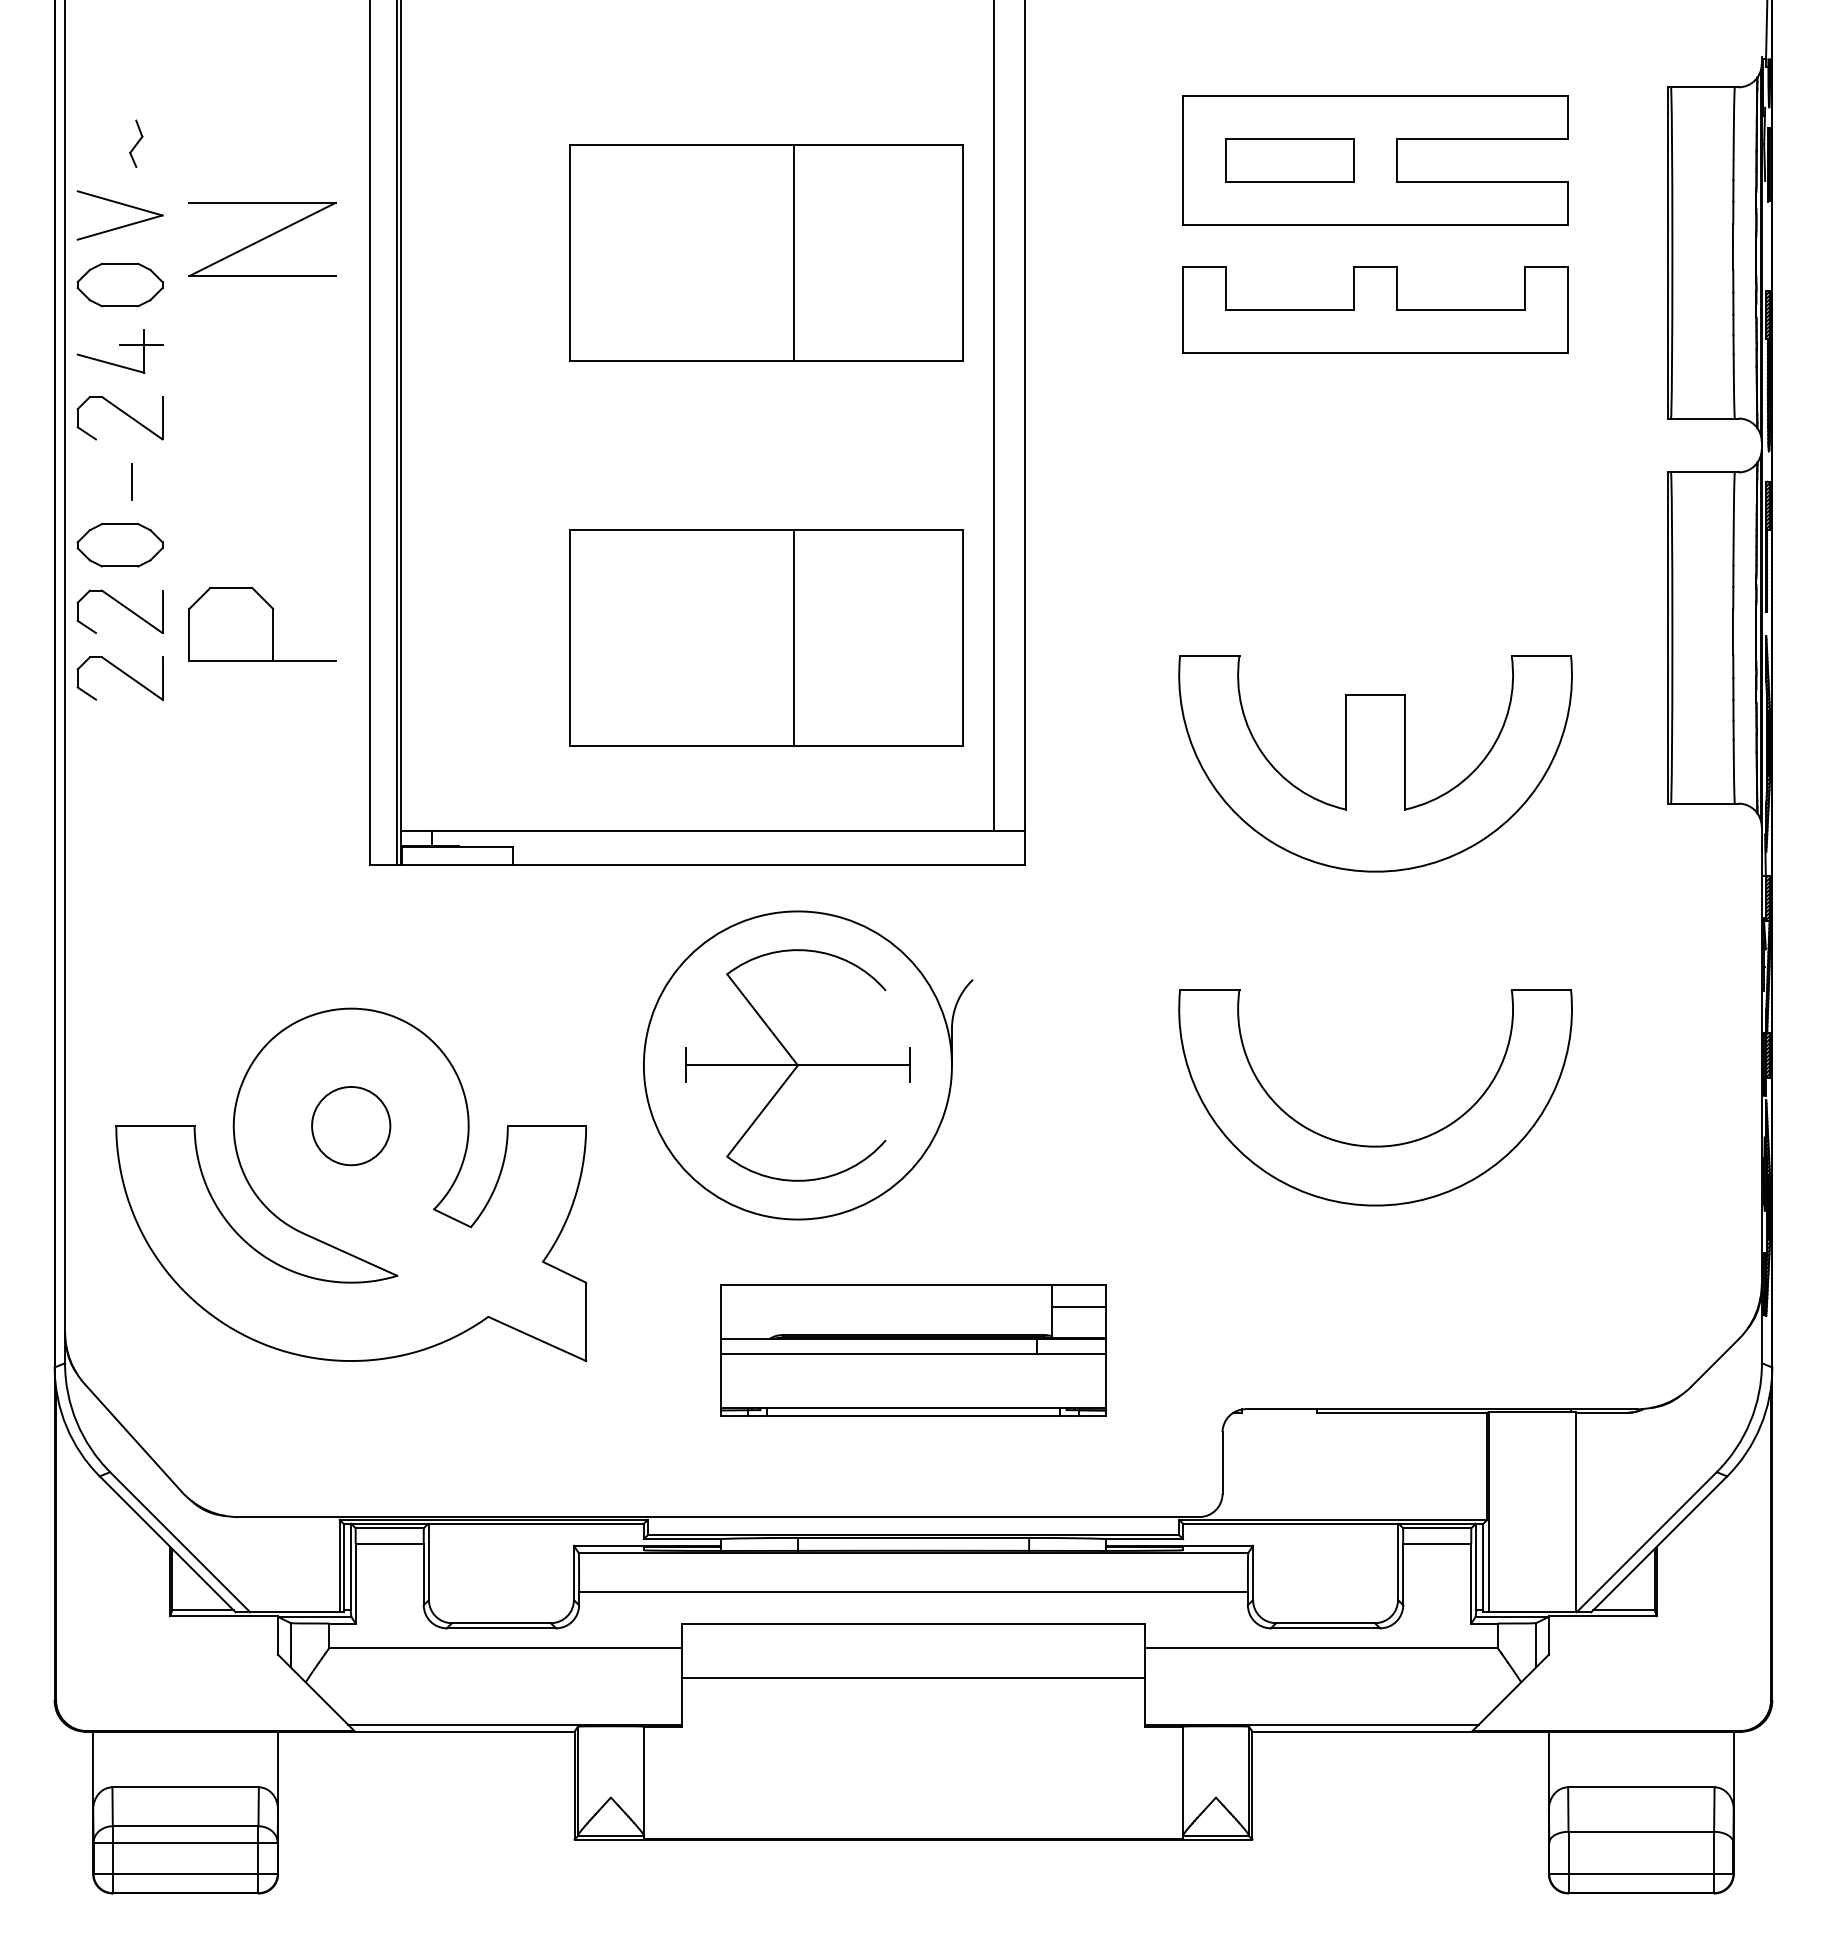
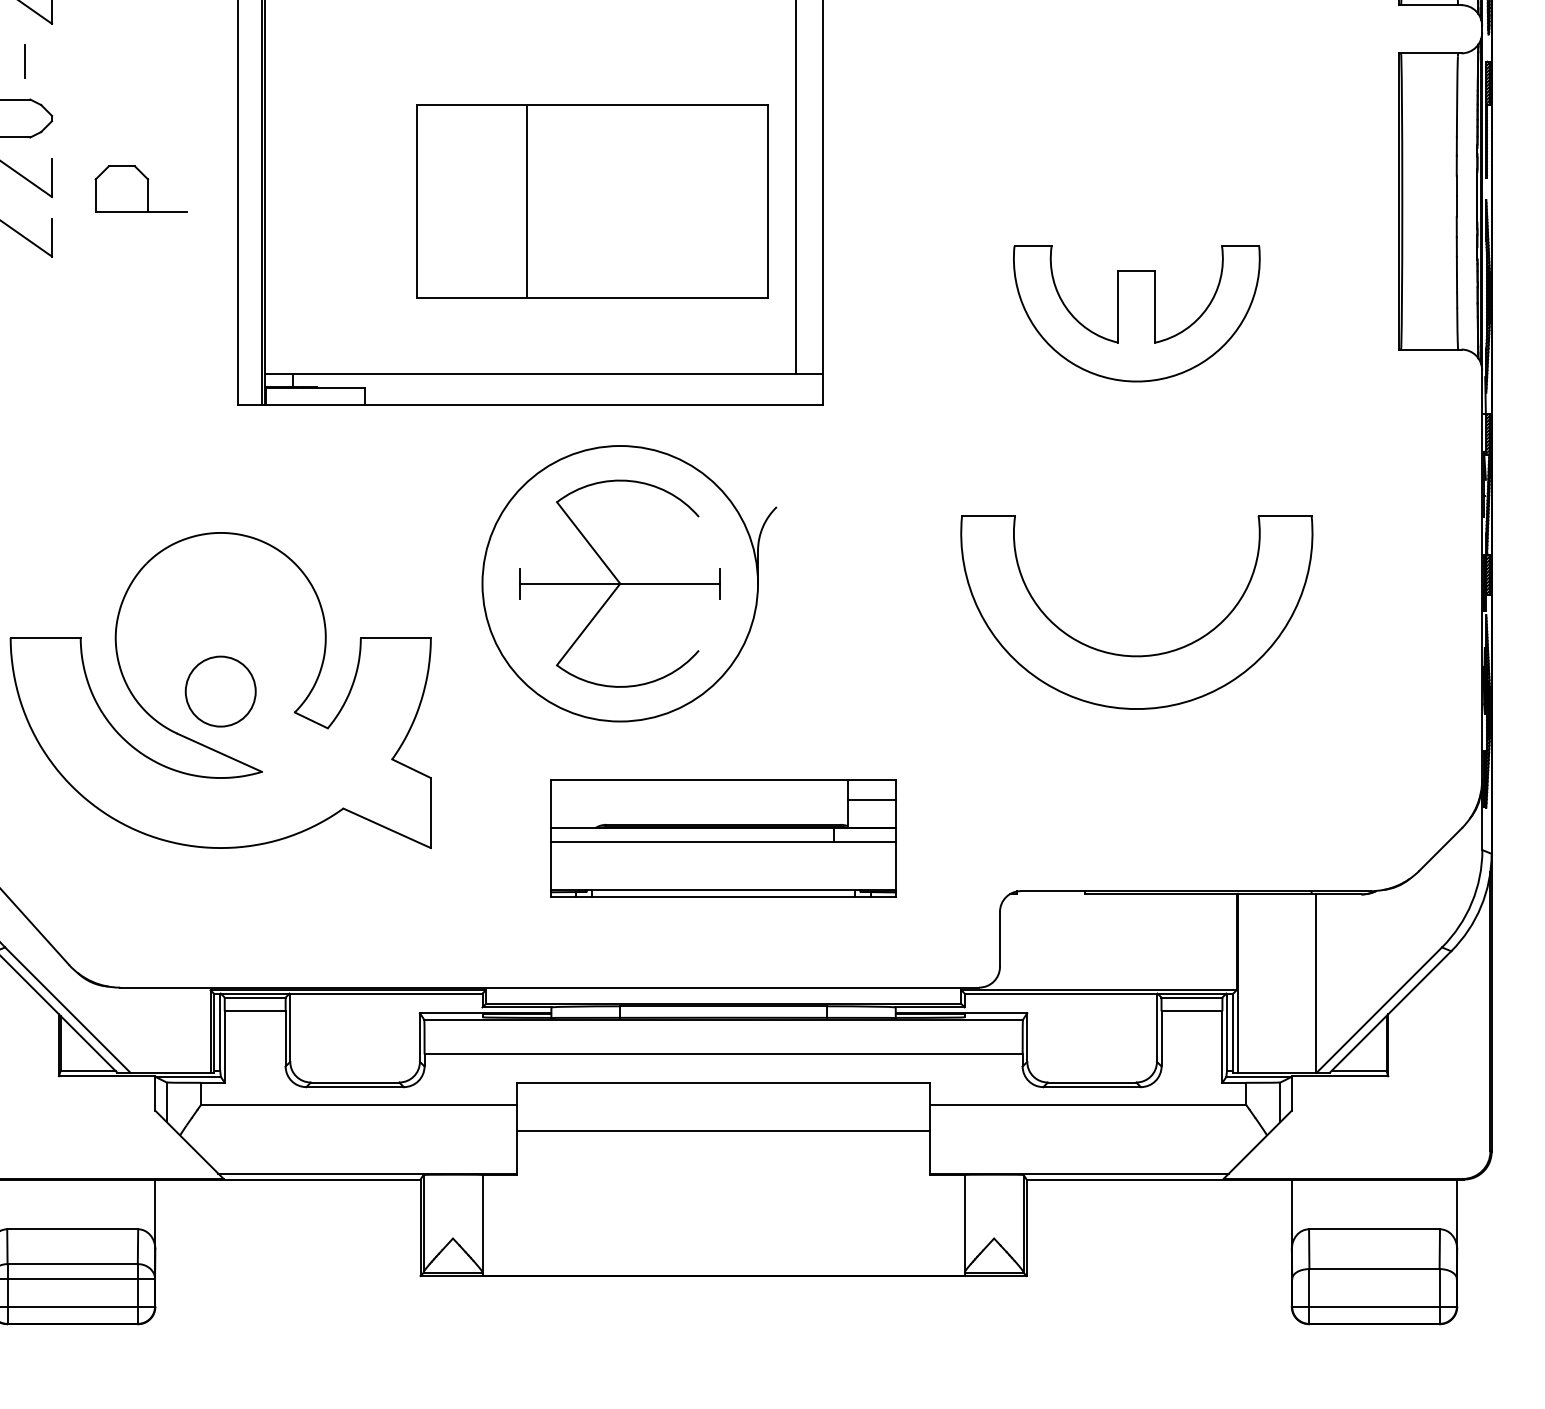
part: (262, 623) -> (141, 188), size x0.7
line: (793, 637) -> (526, 201), moved
part: (1375, 763) -> (1136, 313), size x0.7
circle: (351, 1126) -> (221, 691), moved

